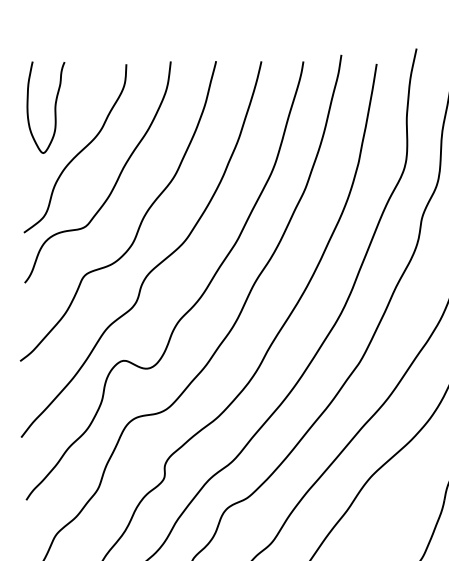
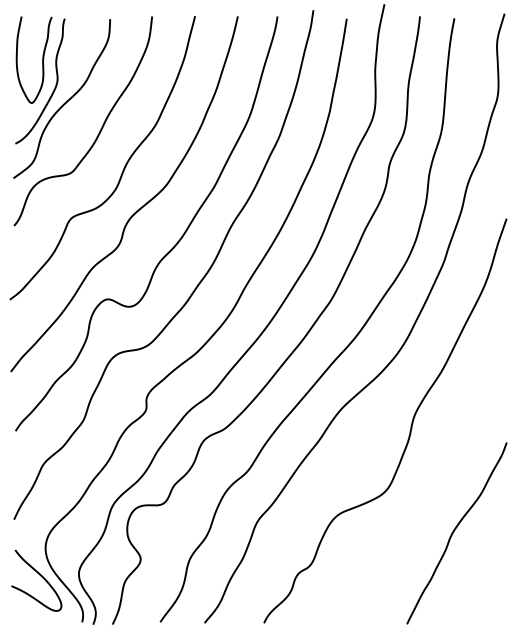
curve: (67, 136) -> (54, 87), added

